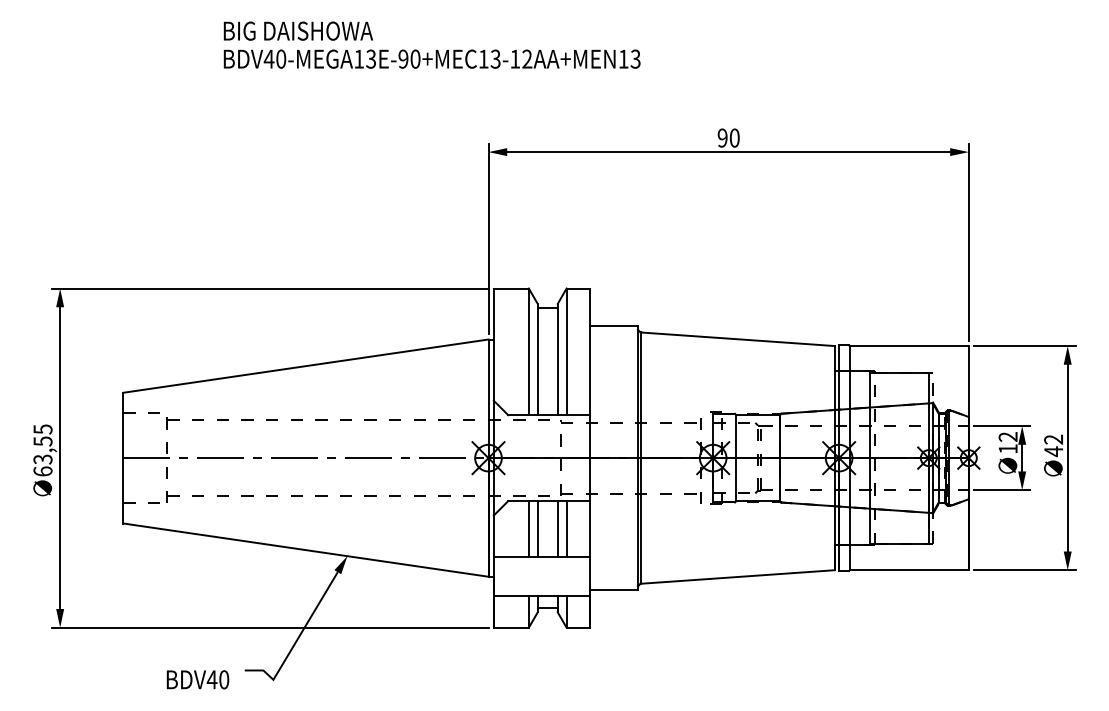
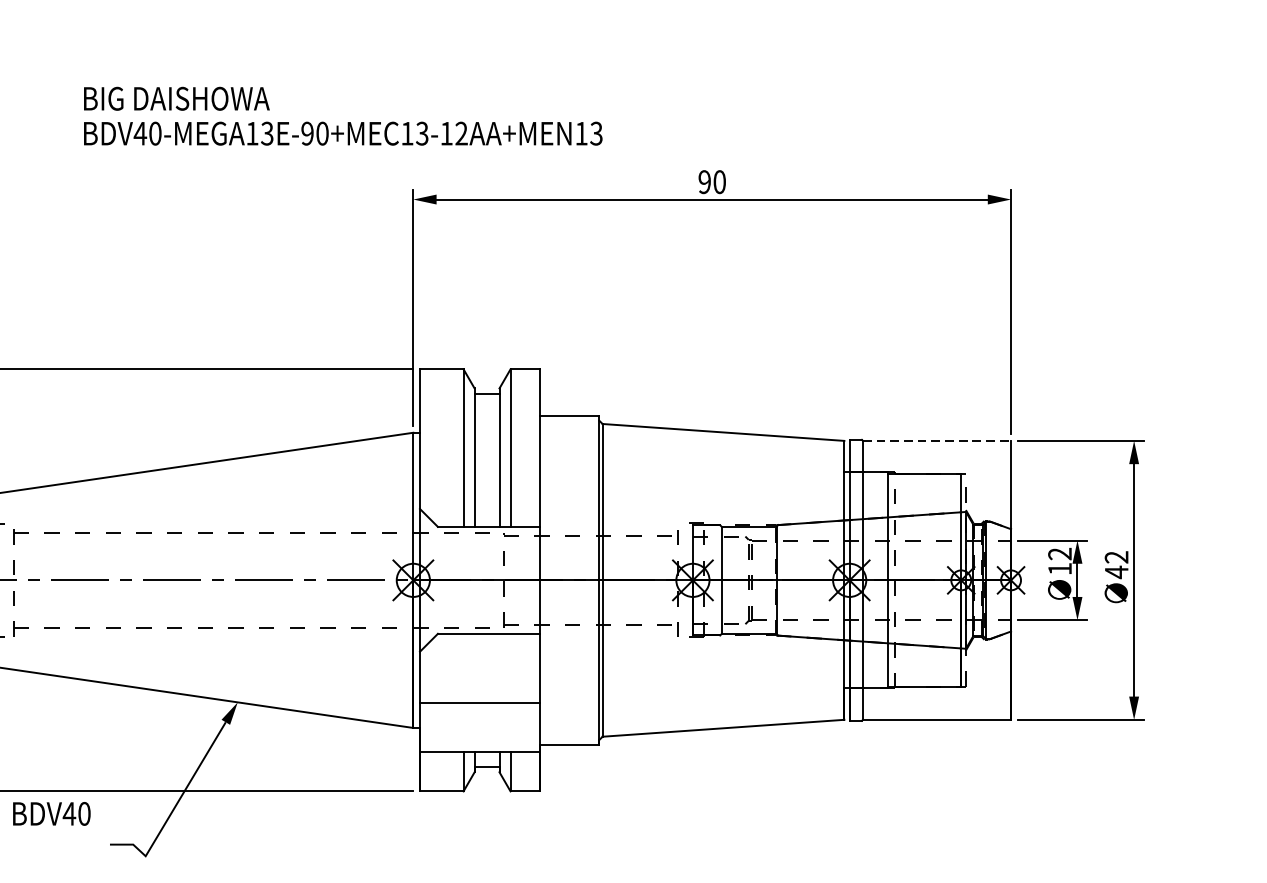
text: (431, 44) -> (342, 115), moved
line: (909, 346) -> (937, 441), solid -> dashed
line: (528, 528) -> (463, 667), removed
line: (537, 528) -> (474, 667), removed
line: (557, 528) -> (499, 667), removed
line: (566, 528) -> (510, 667), removed
text: (197, 679) -> (51, 813), moved

